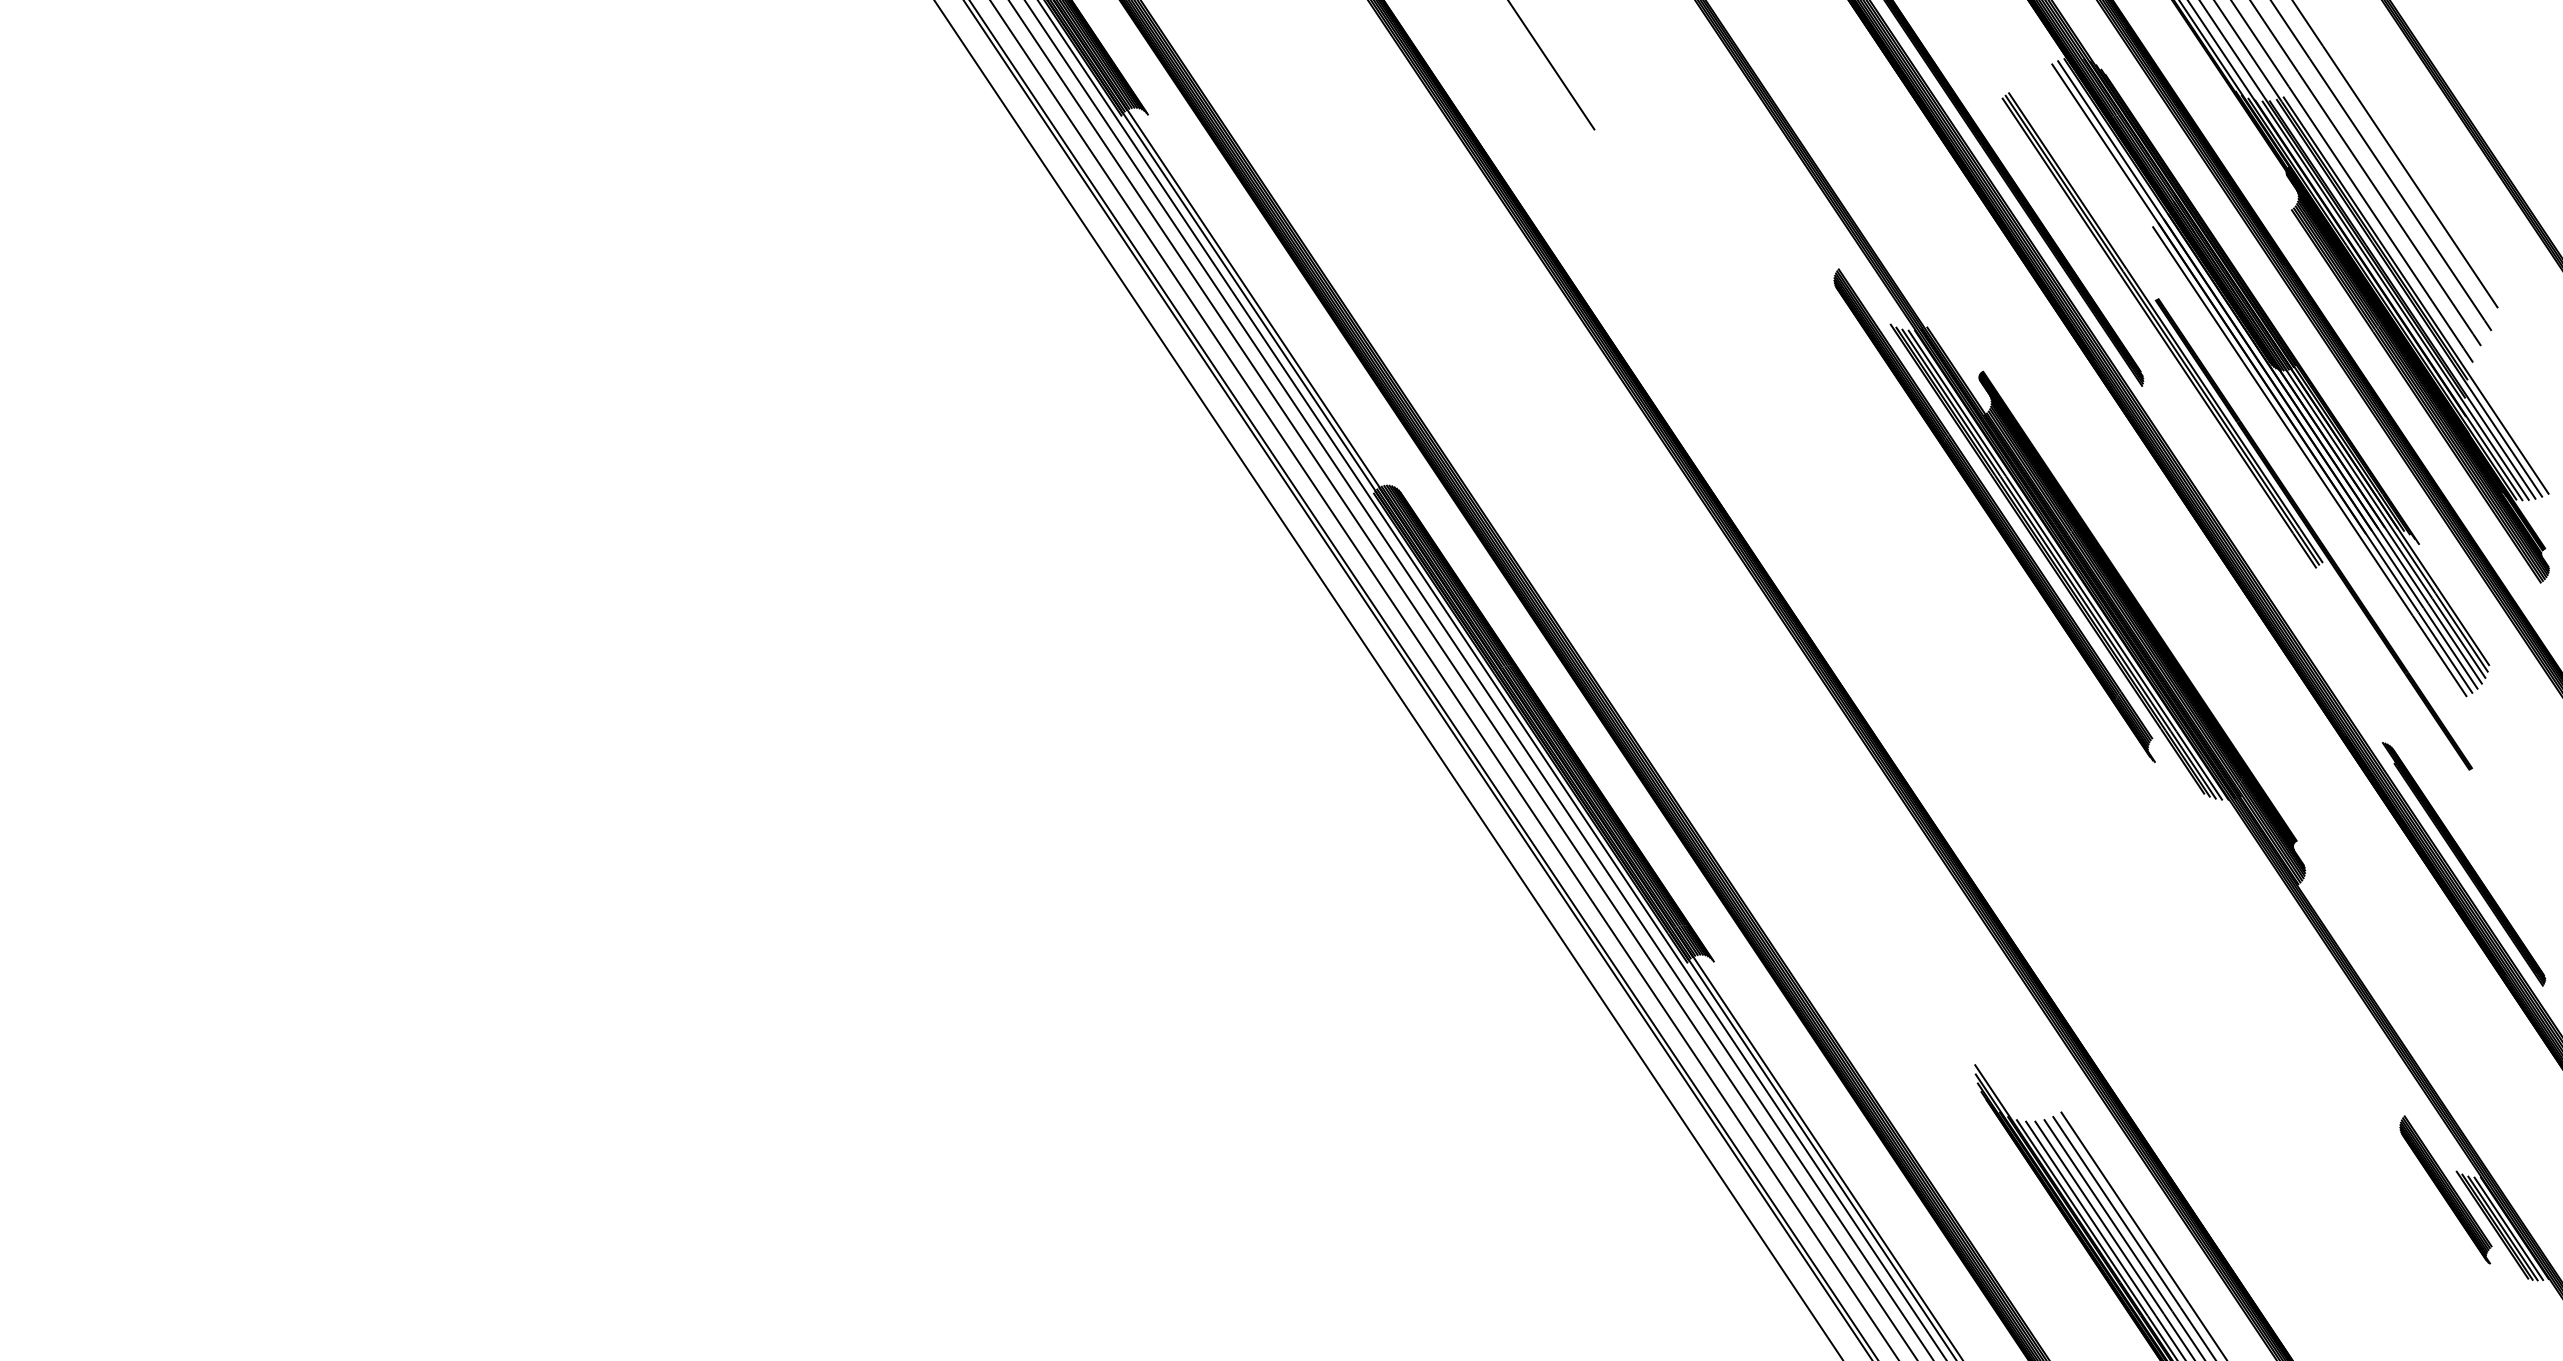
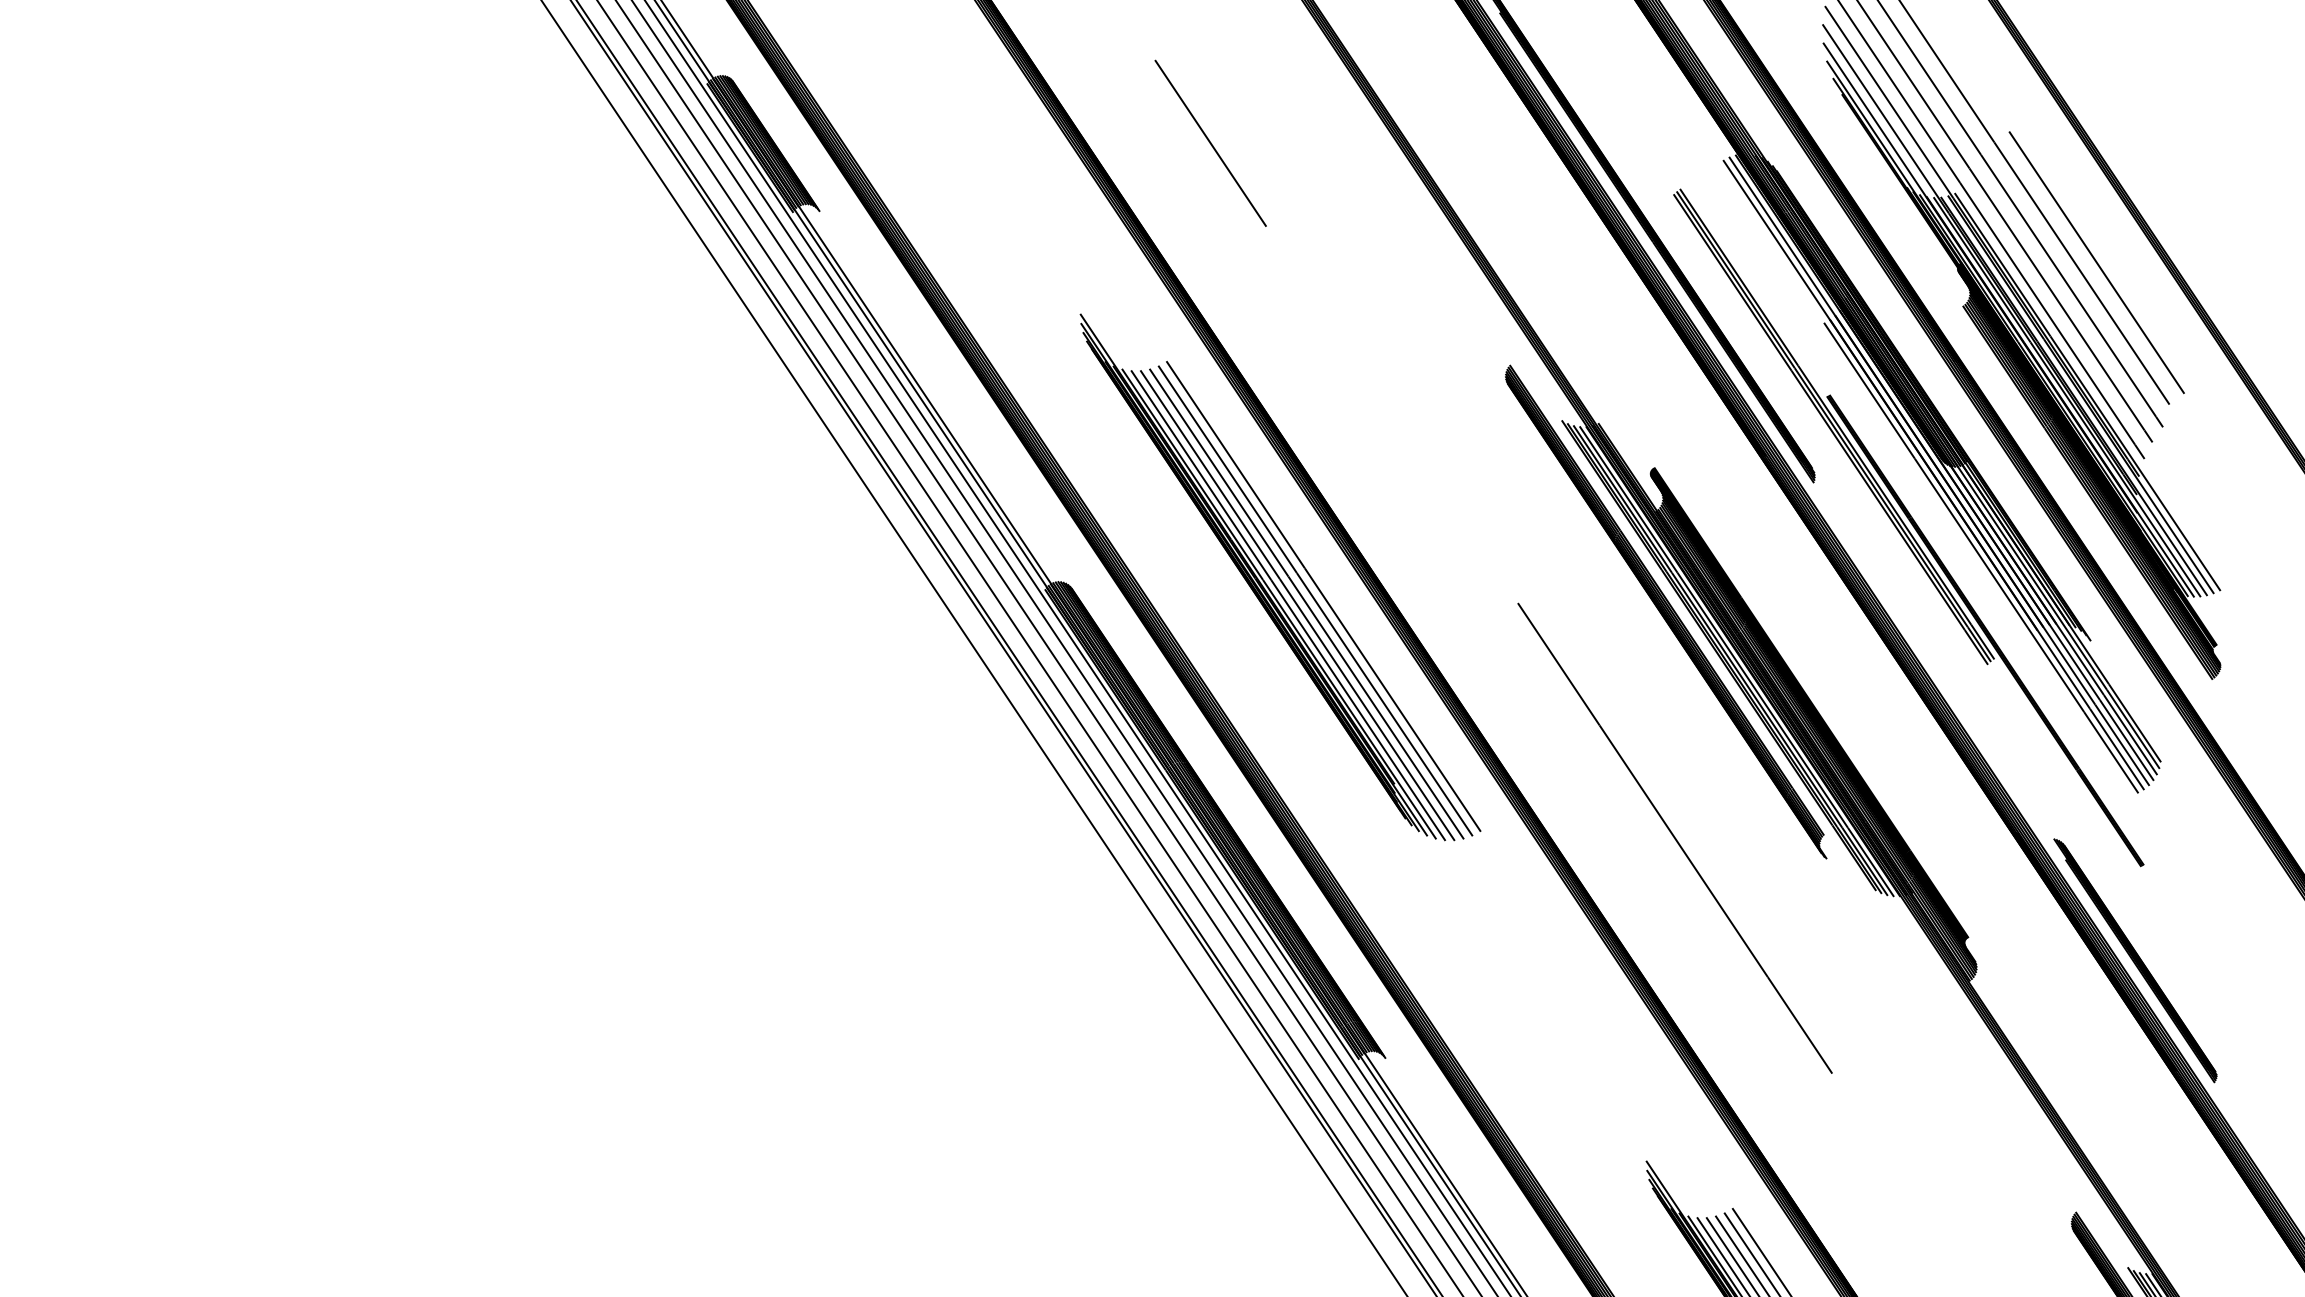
line: (2424, 166) -> (2095, 262), added
part: (1608, 480) -> (1279, 576), added
line: (2003, 741) -> (1674, 837), added

